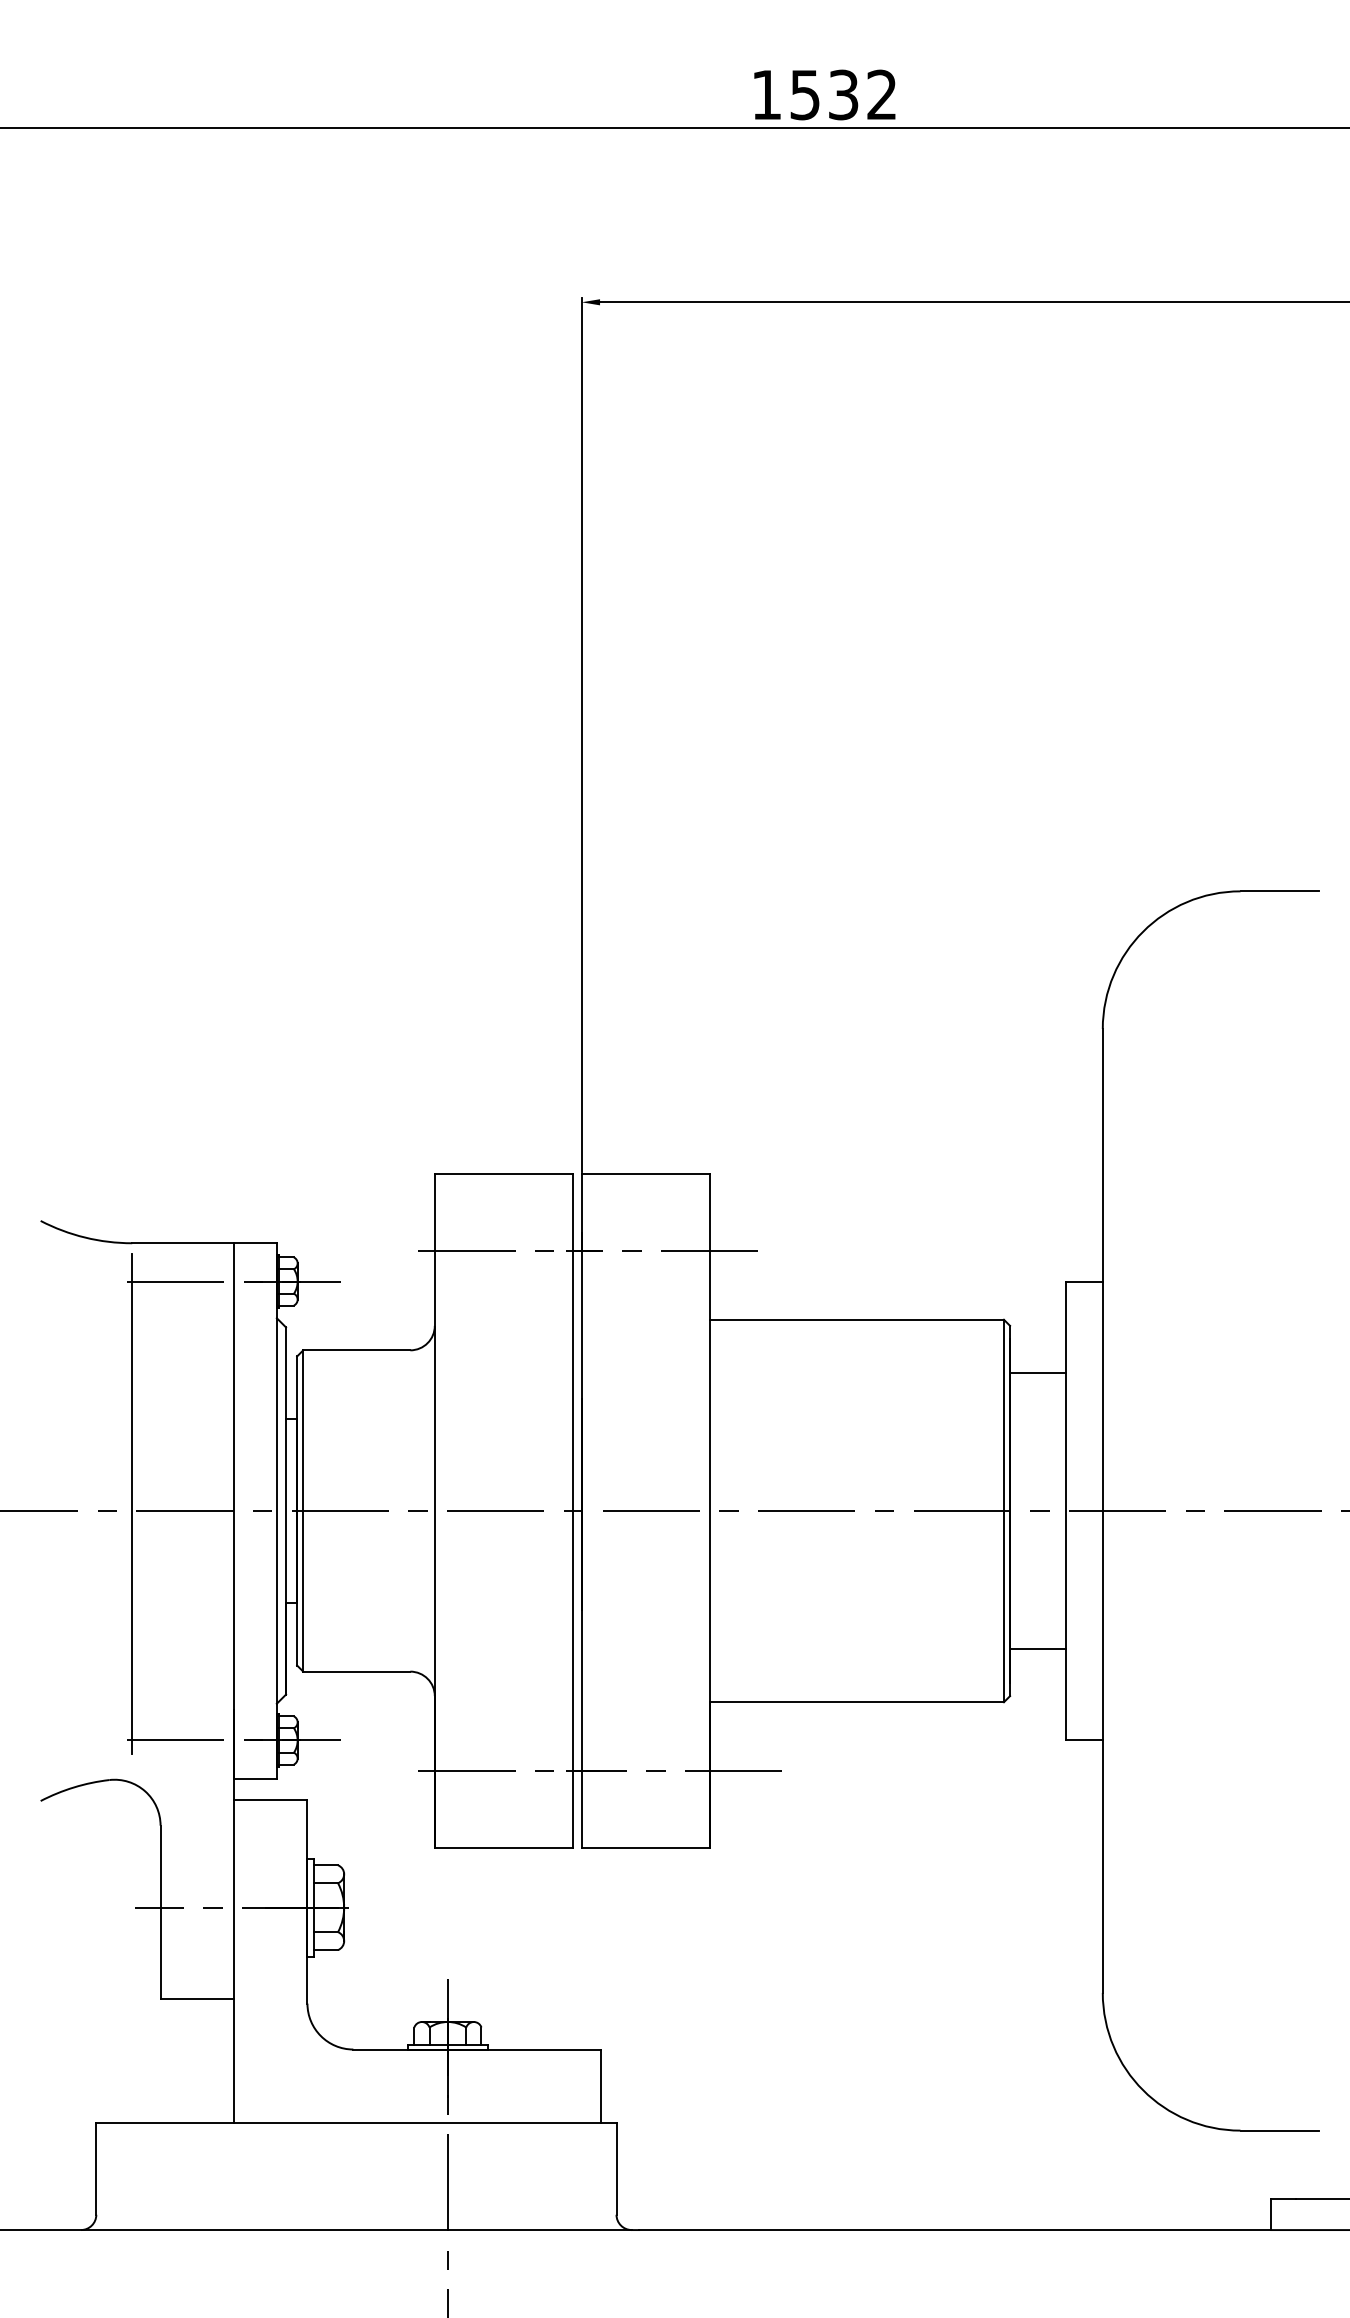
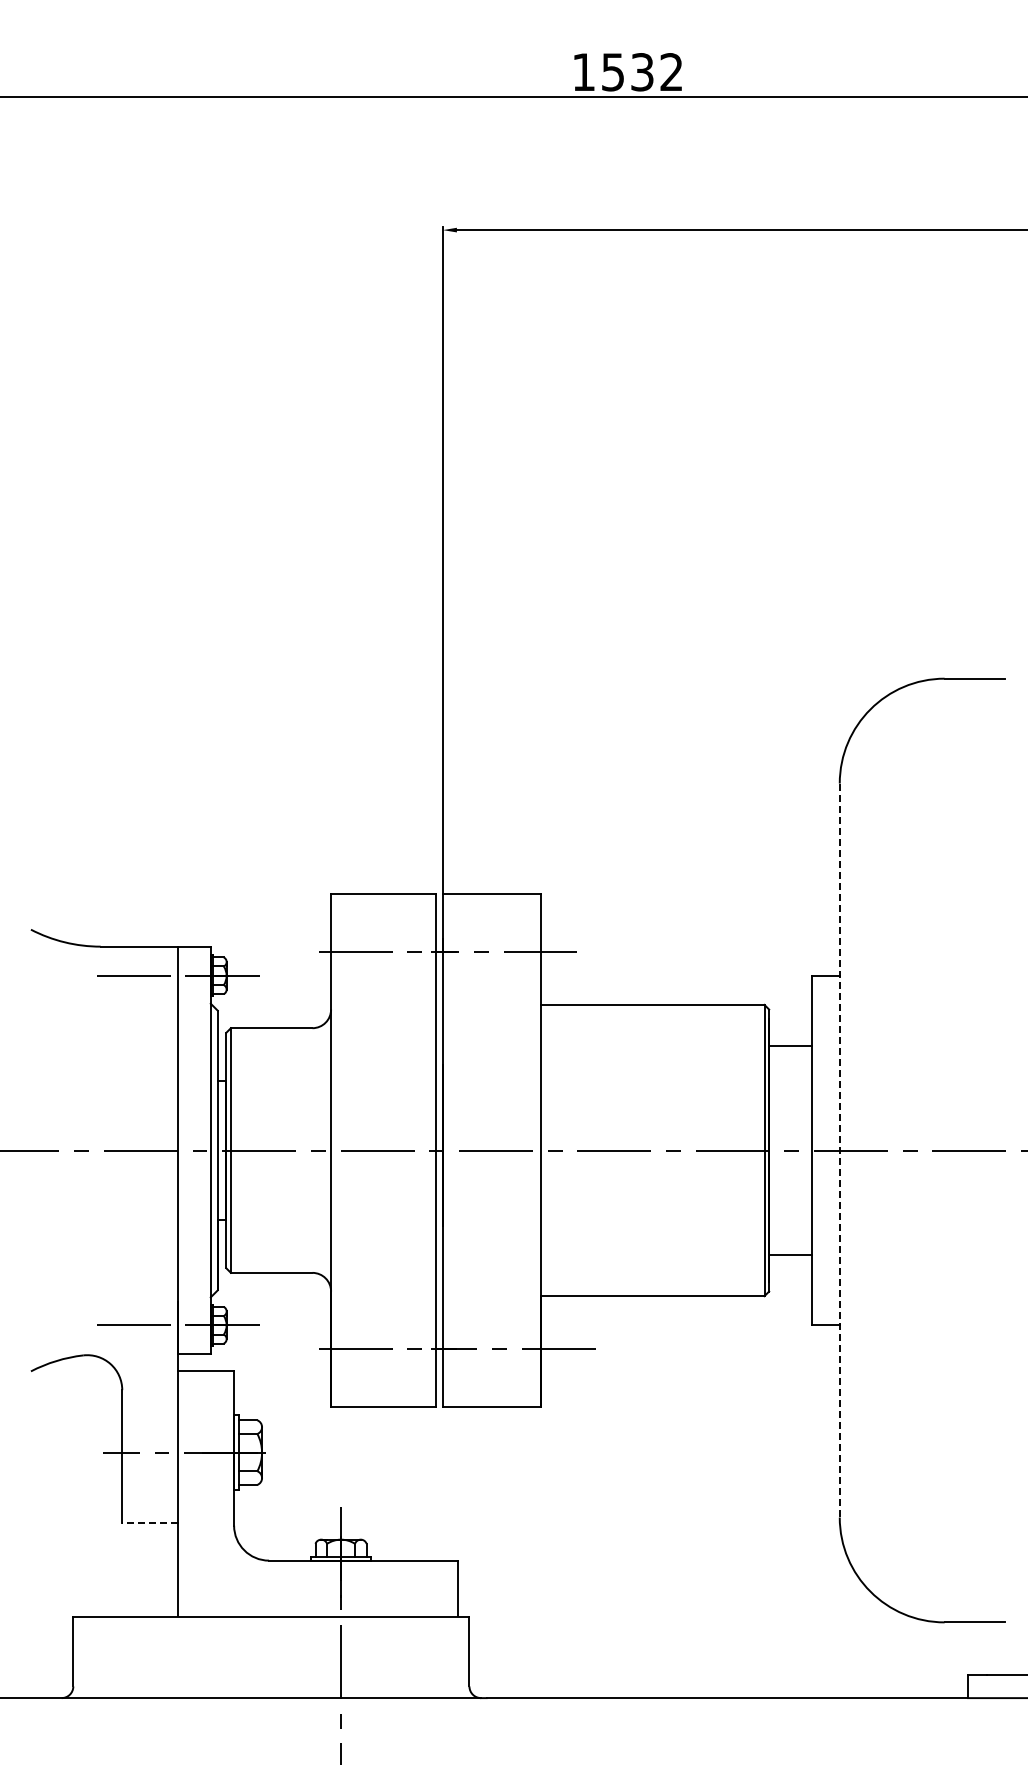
line: (131, 1504) -> (100, 1145), removed
line: (1102, 1510) -> (839, 1150), solid -> dashed
line: (197, 1999) -> (150, 1522), solid -> dashed

